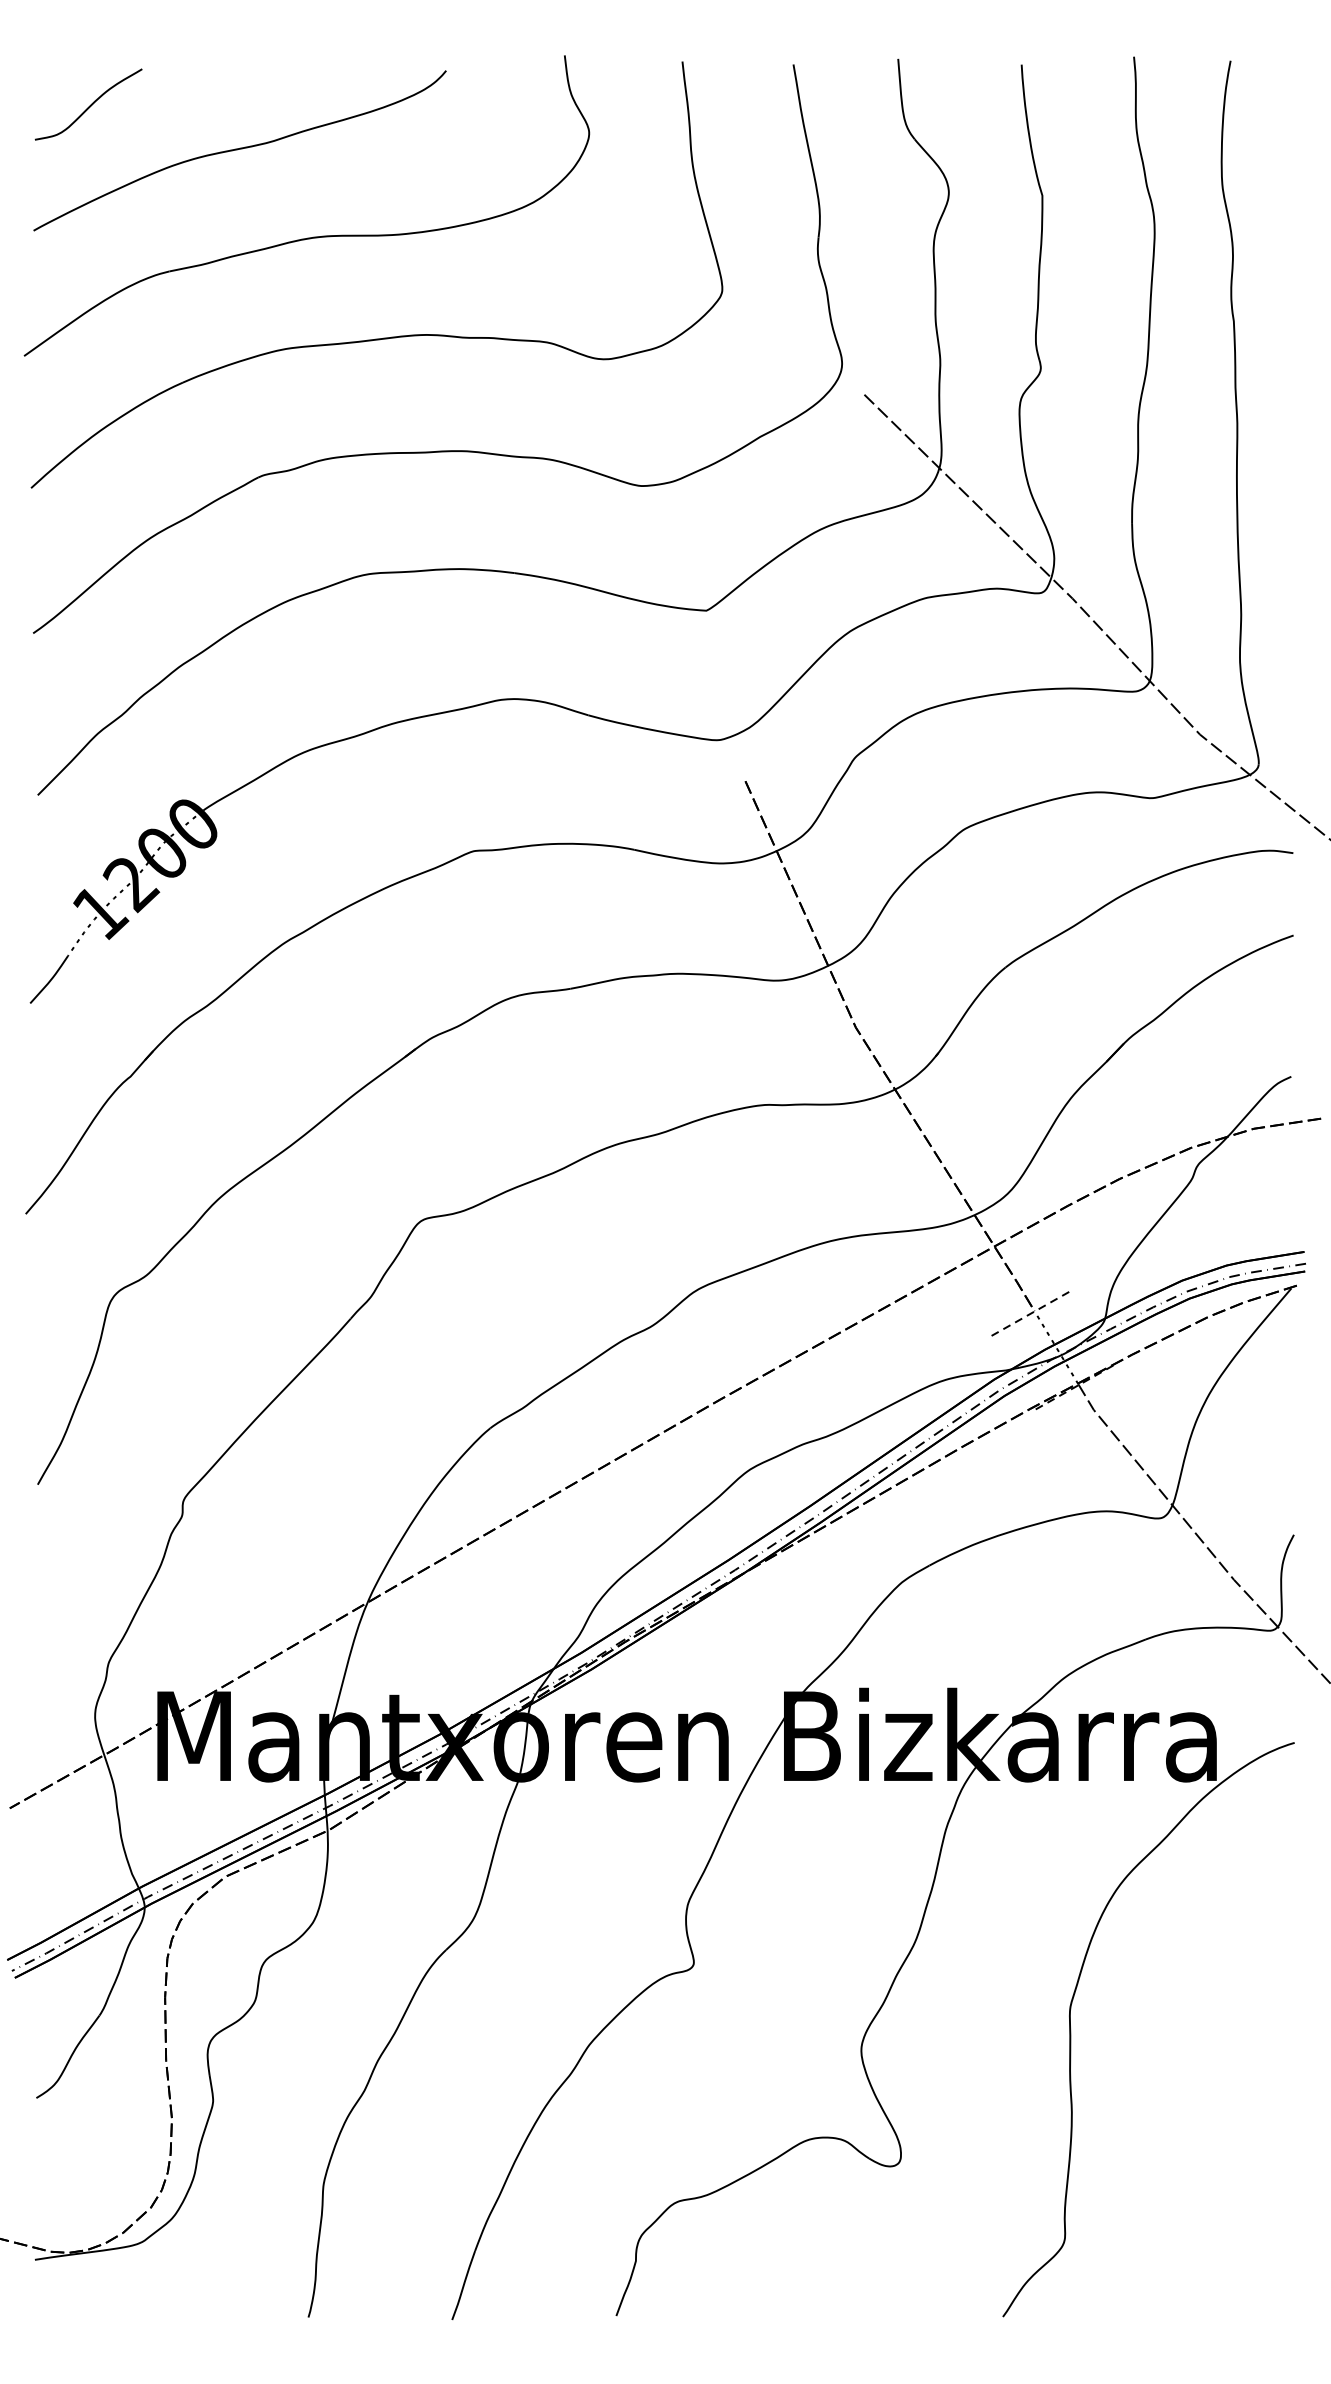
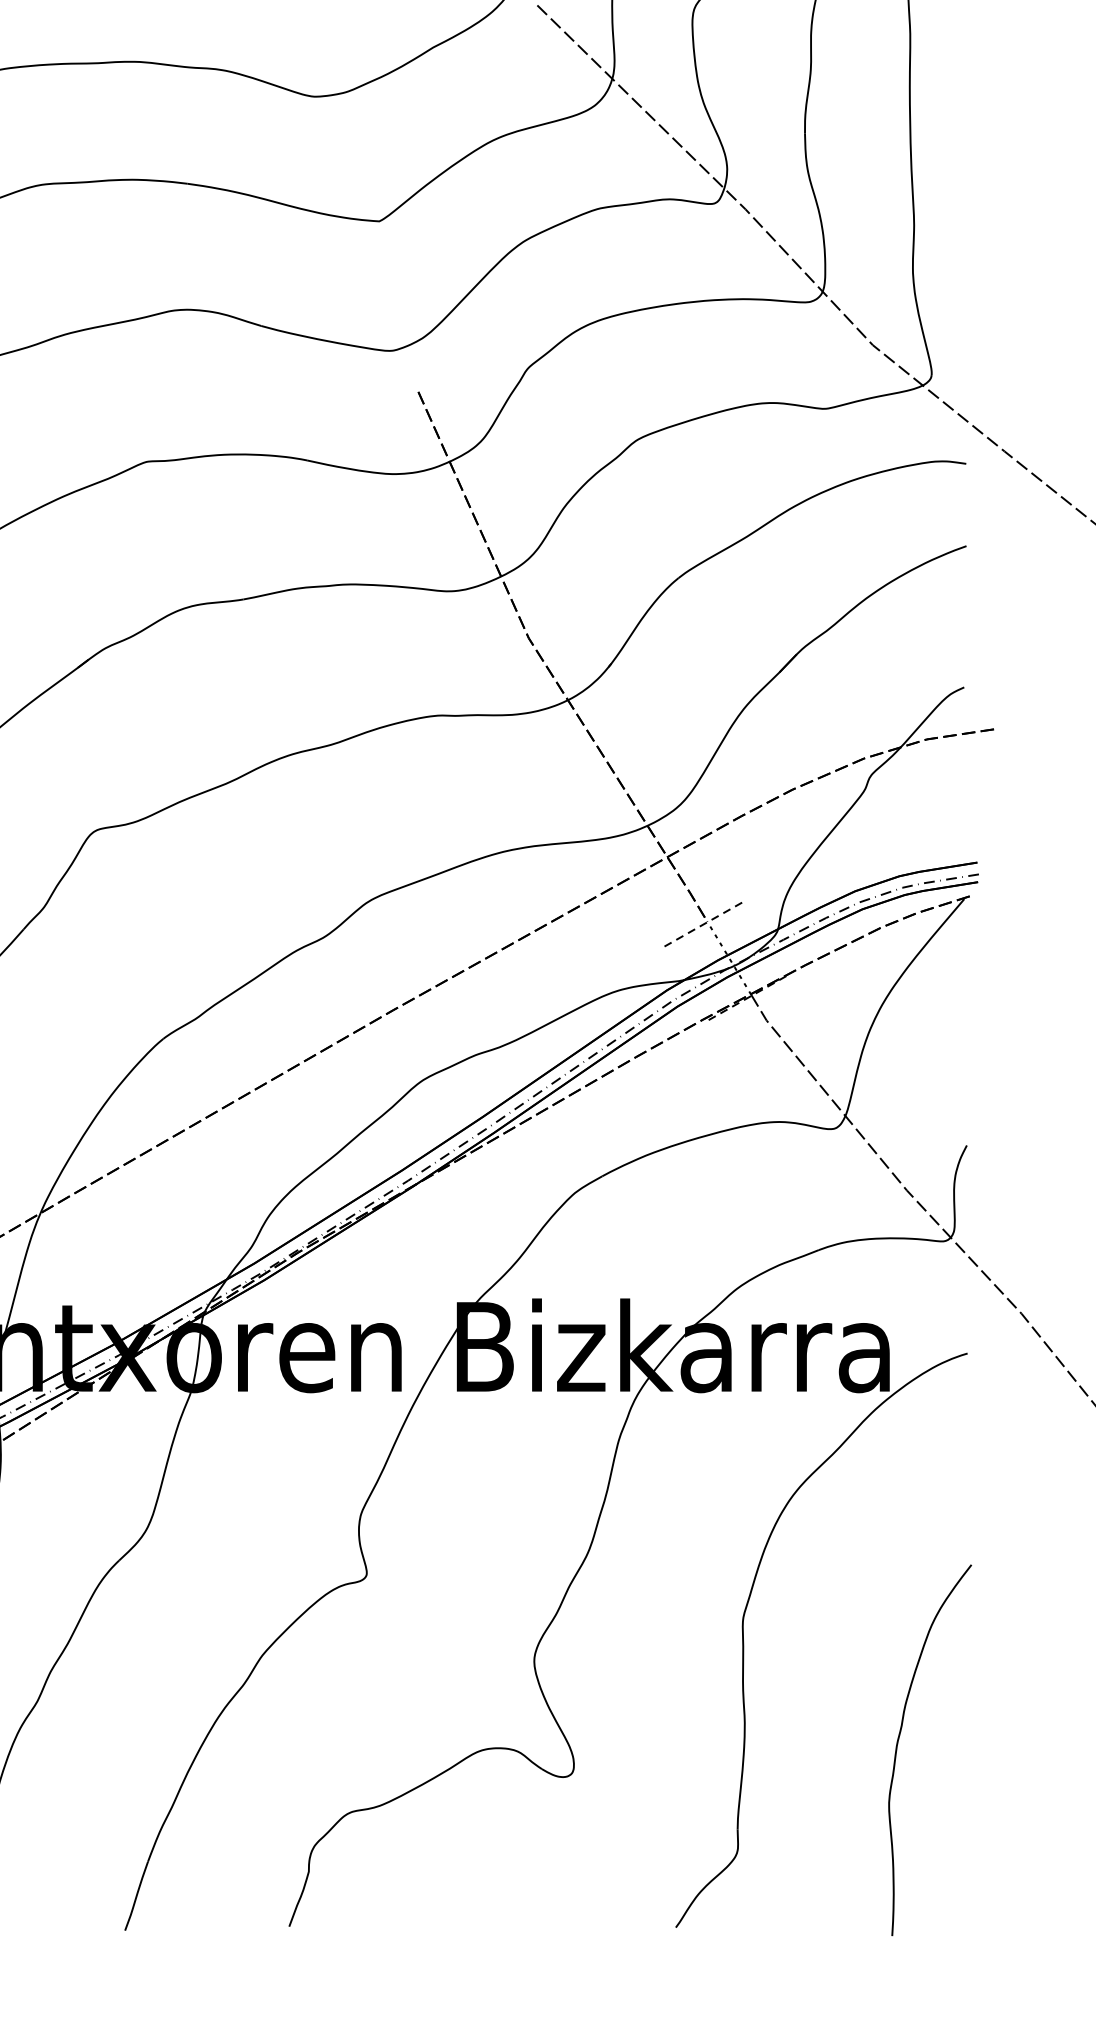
curve: (1225, 2133) -> (898, 1744), added

